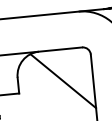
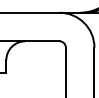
line: (62, 81) -> (41, 66), removed

